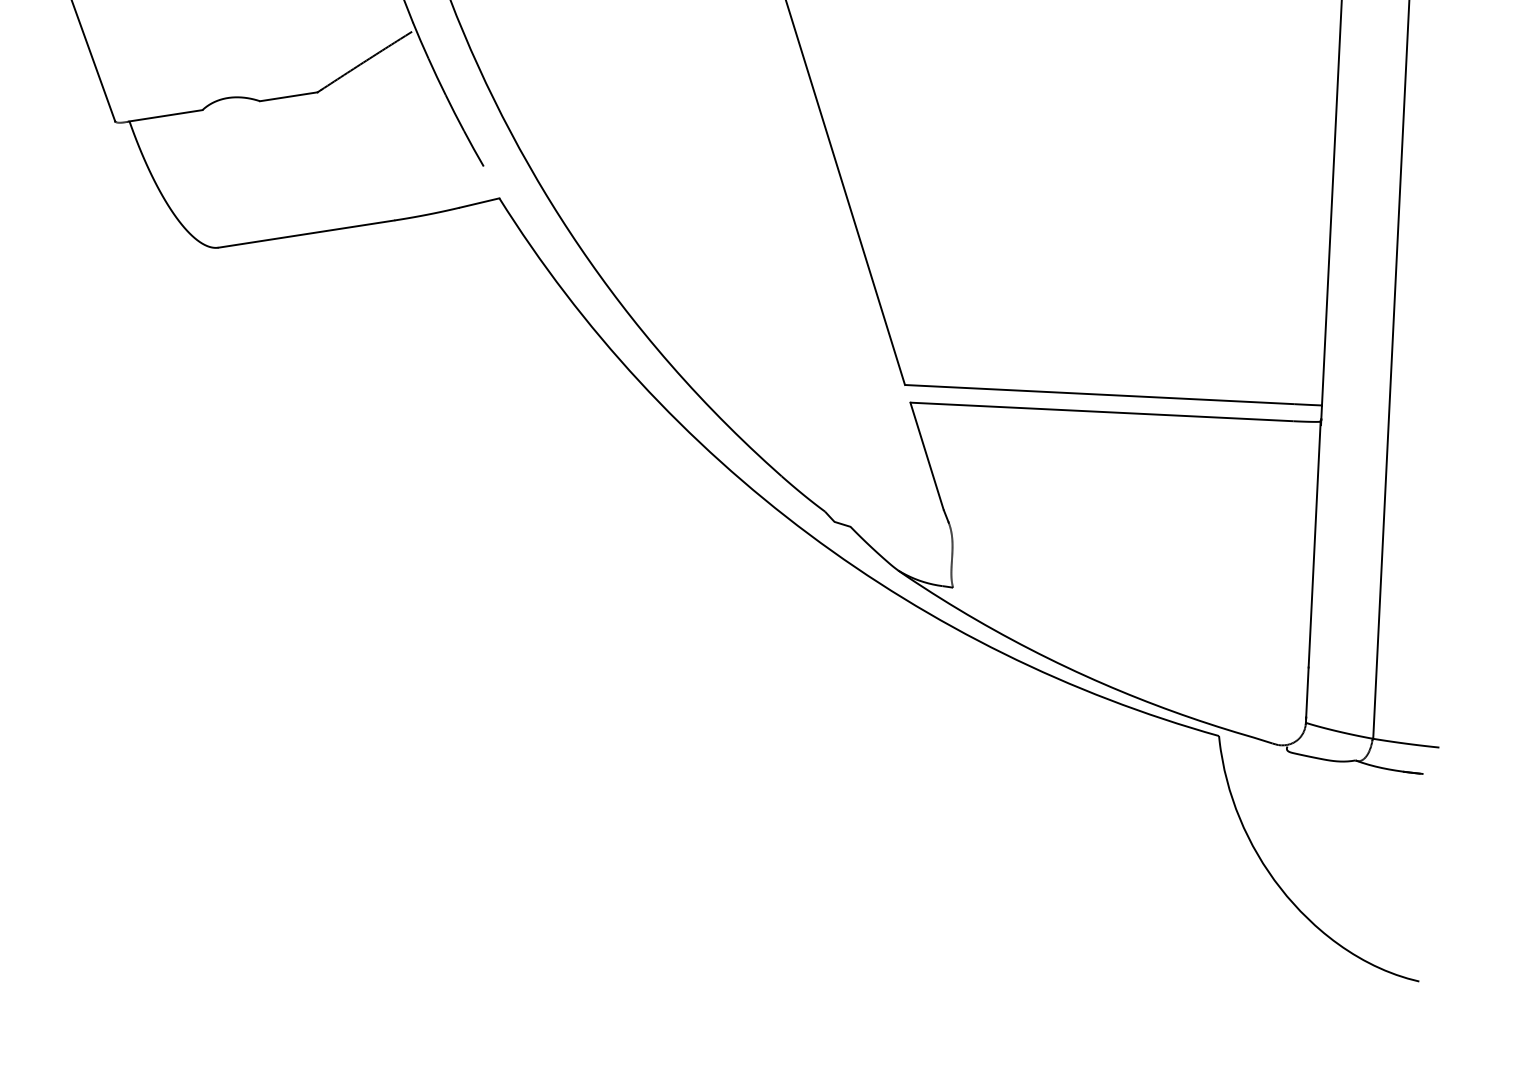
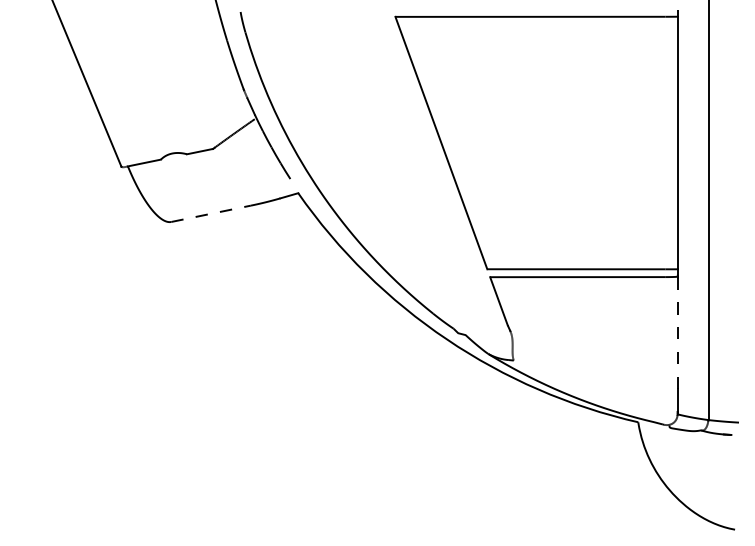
line: (307, 233) -> (211, 213), solid -> dashed
line: (1314, 543) -> (677, 332), solid -> dashed

